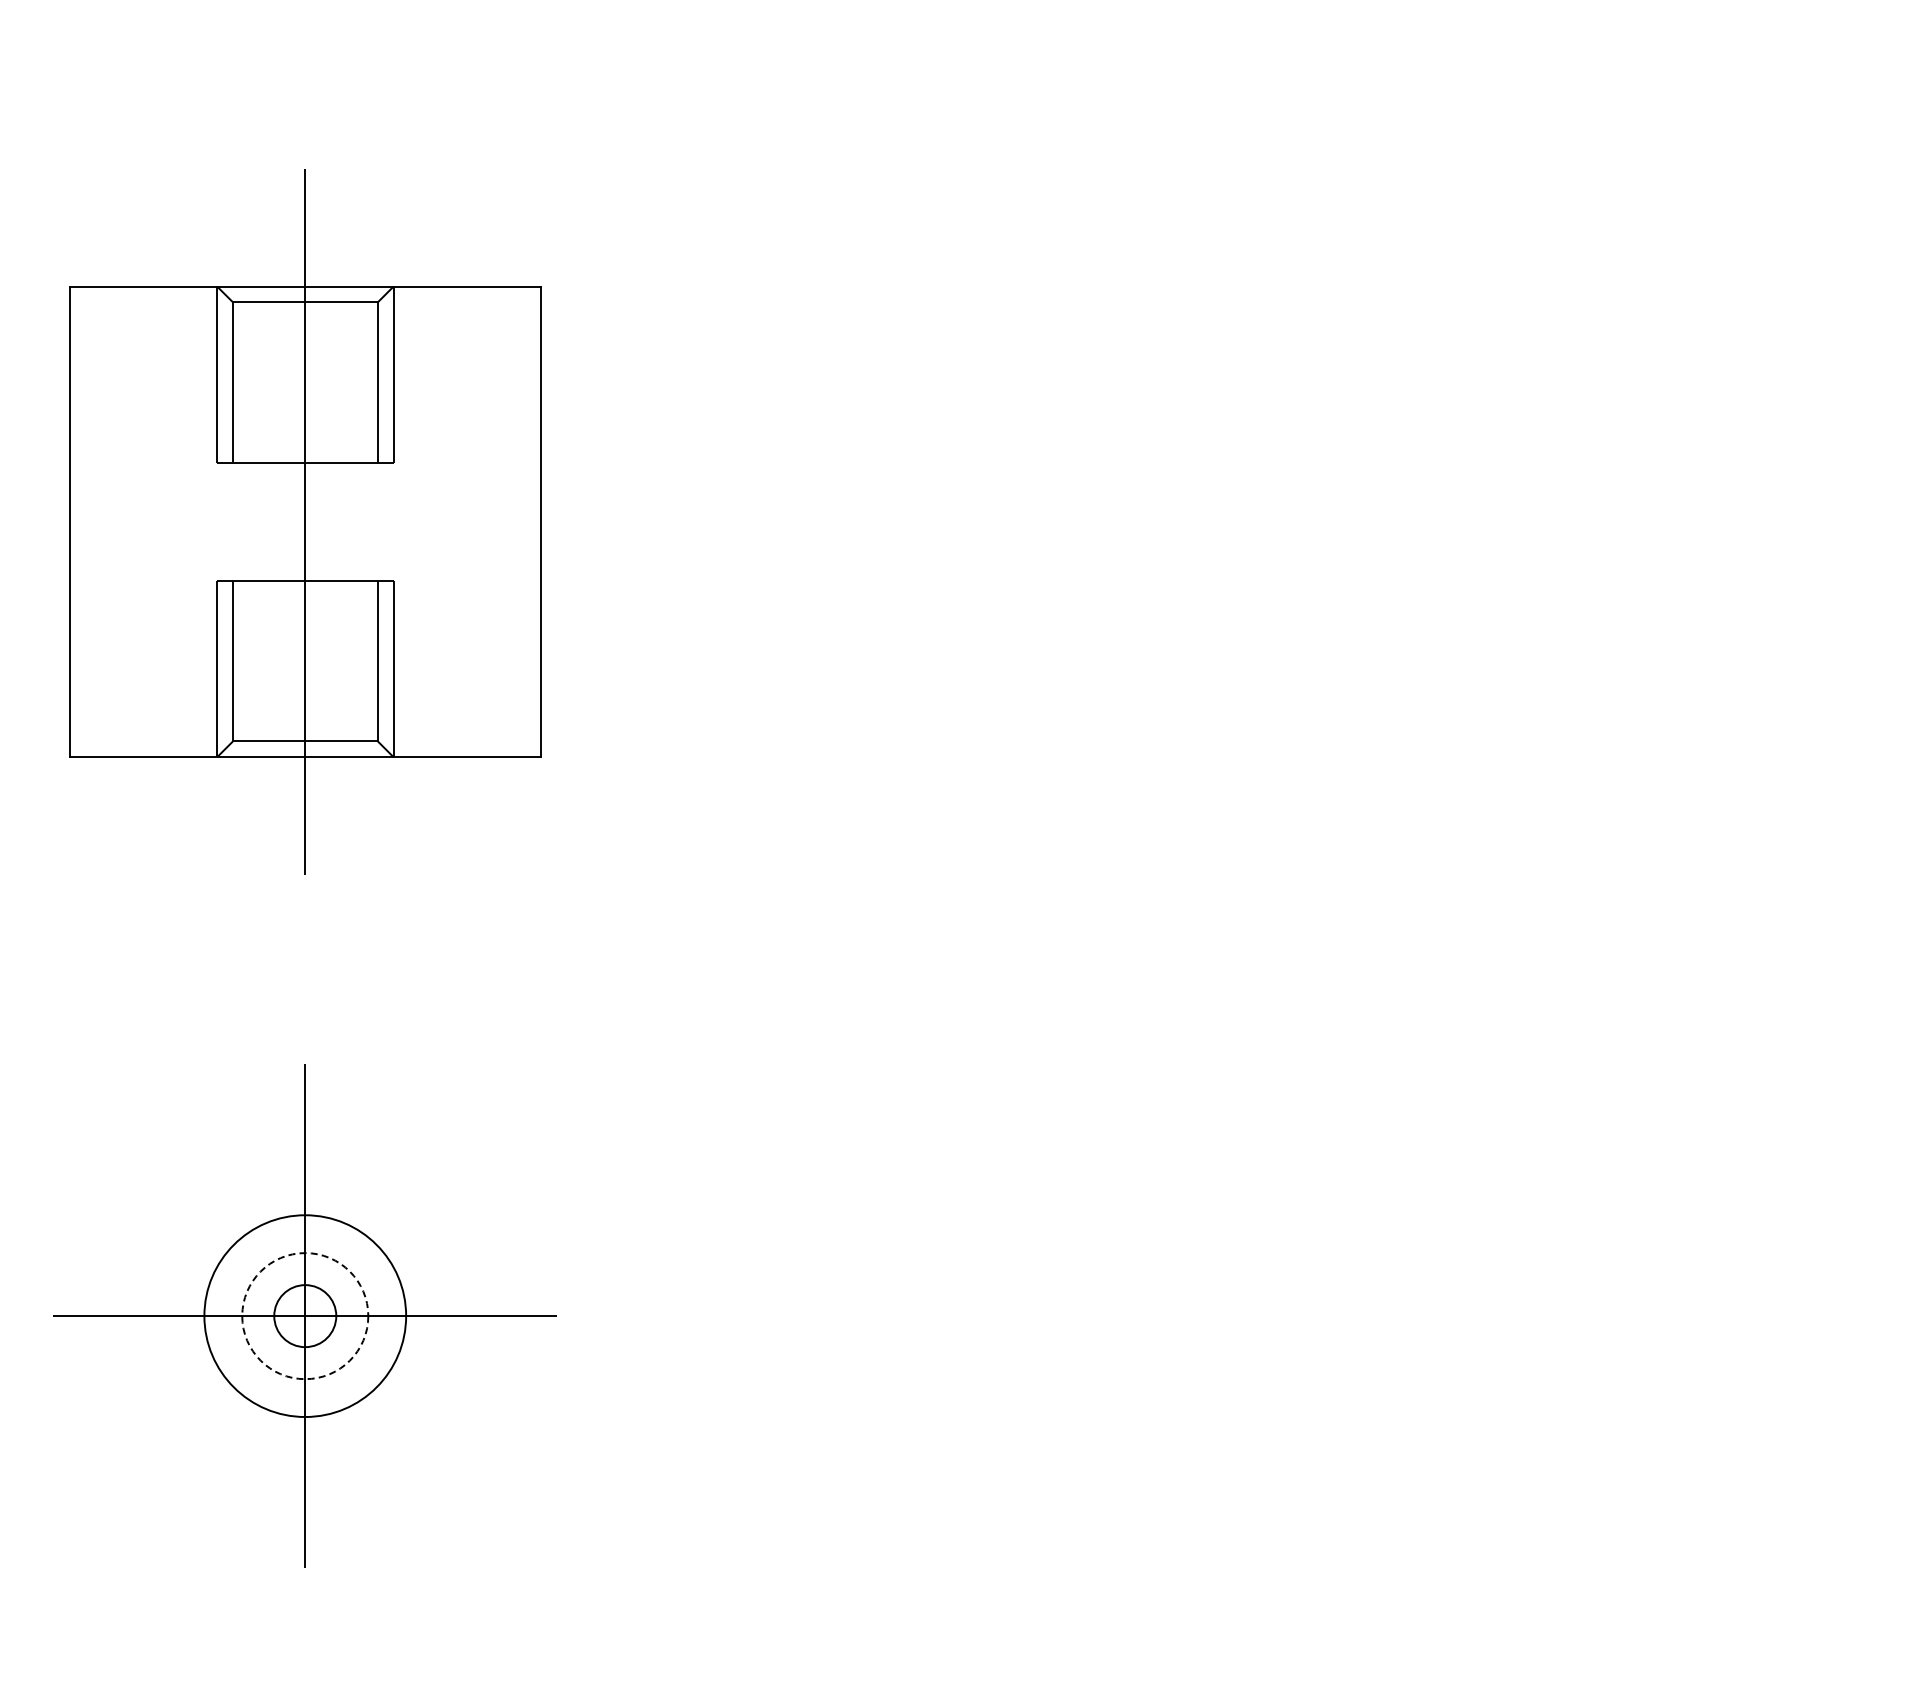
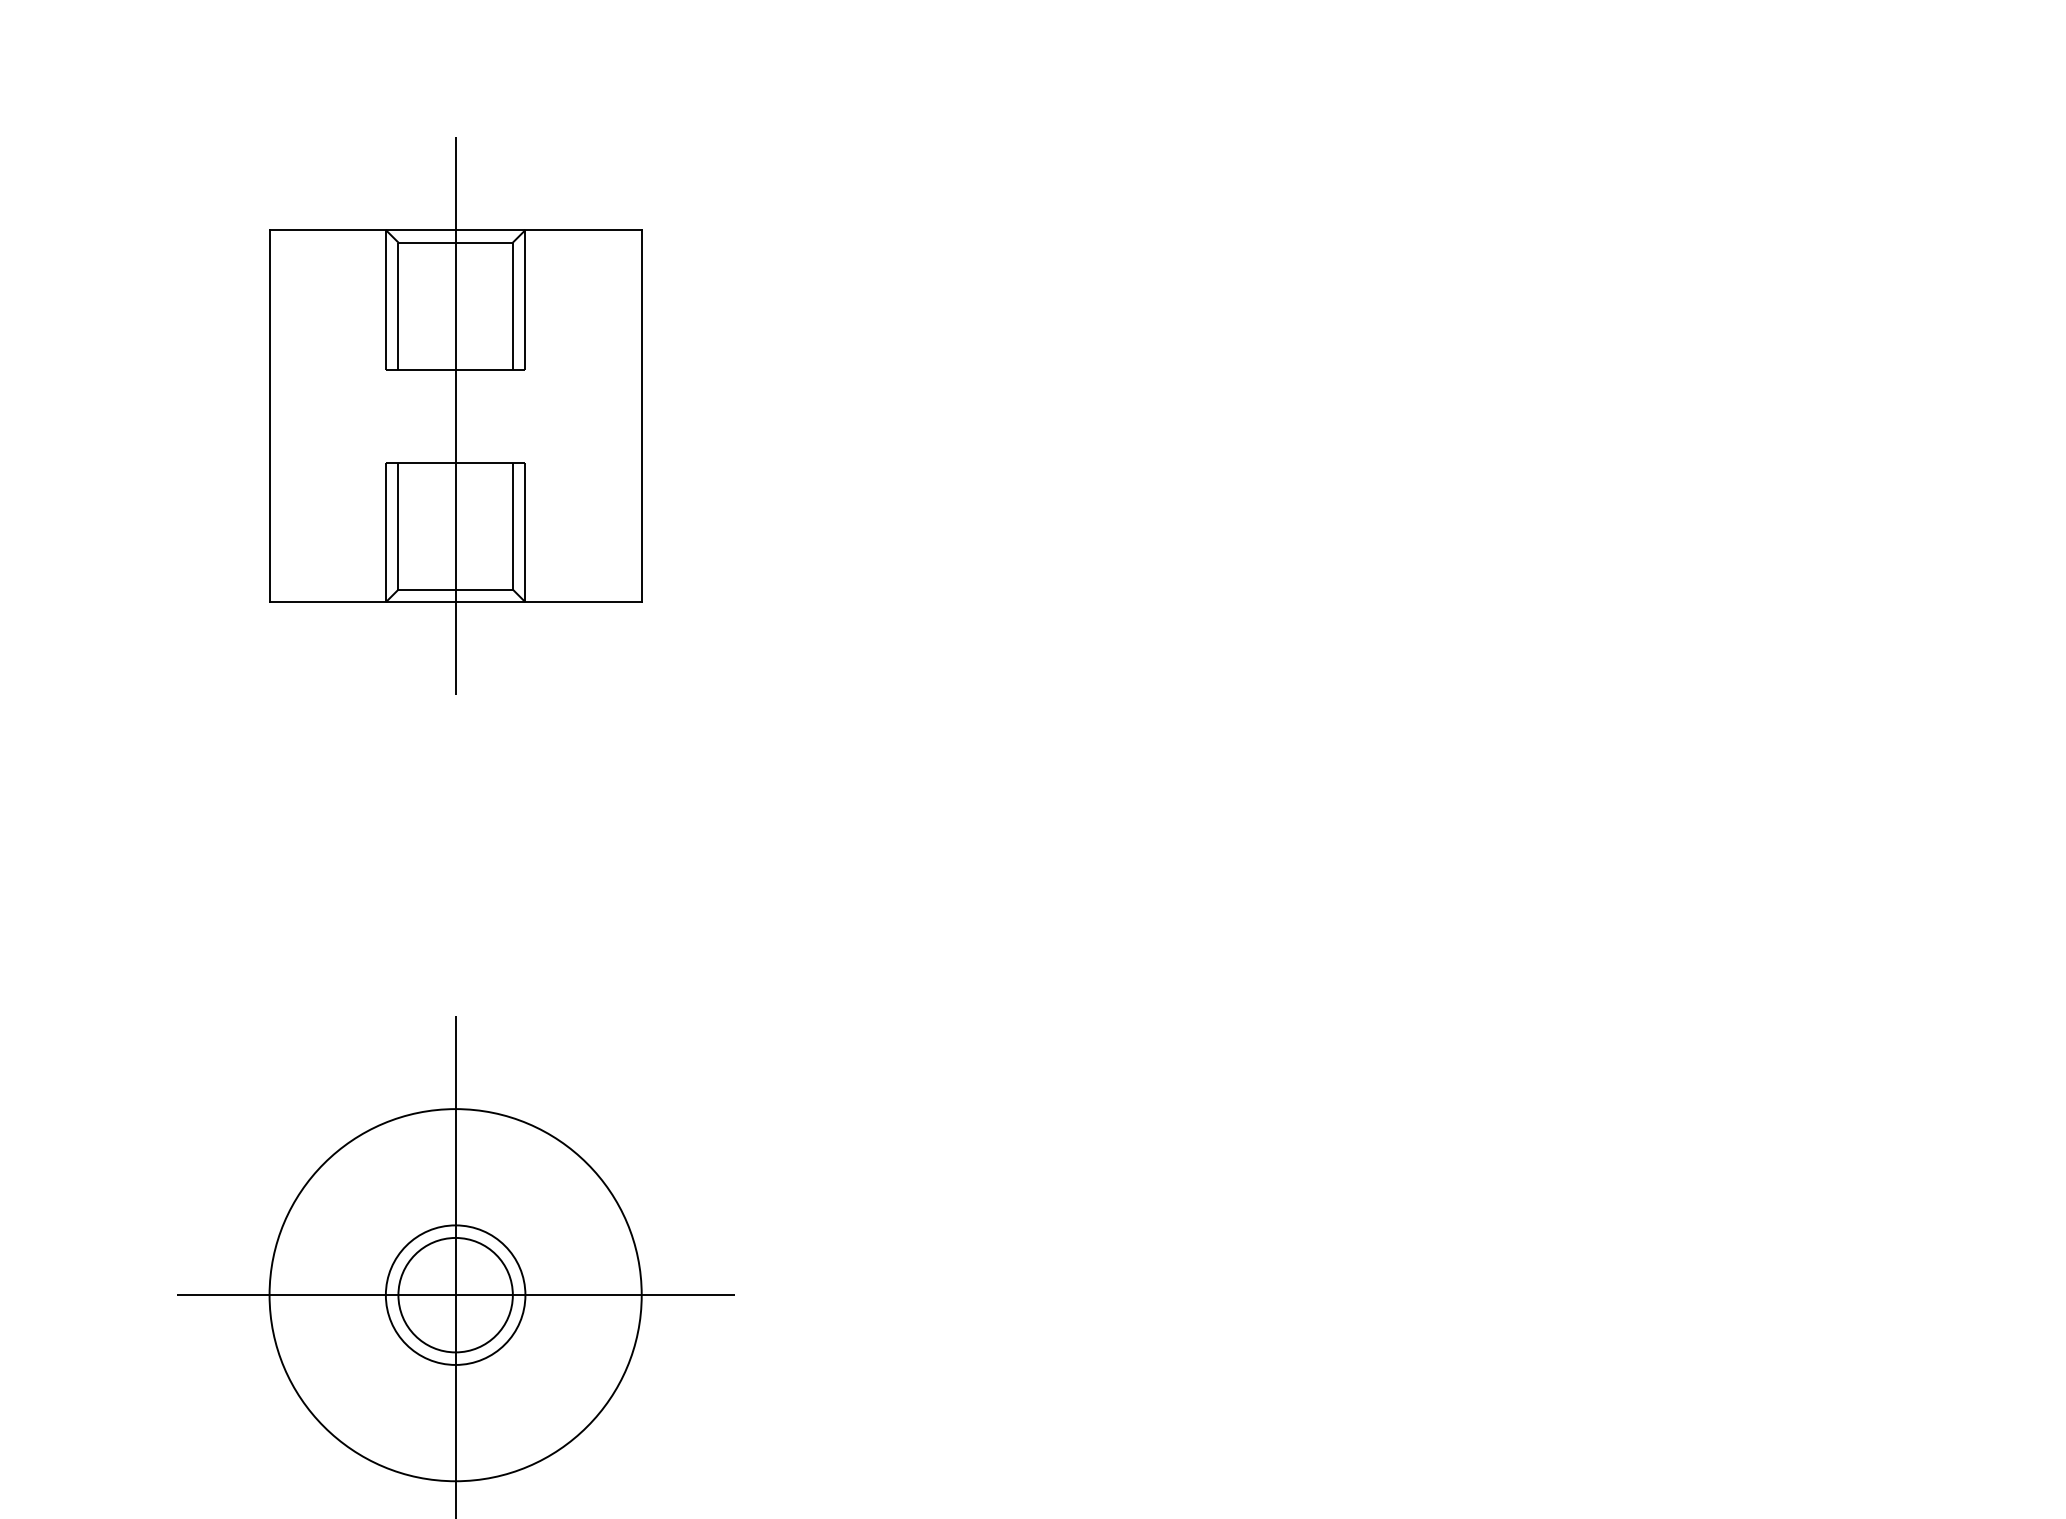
part: (304, 521) -> (454, 415), size x0.71
circle: (304, 1315) -> (454, 1294), size x1.67
circle: (305, 1316) -> (455, 1295), dashed -> solid
circle: (305, 1316) -> (455, 1295), size x1.67

